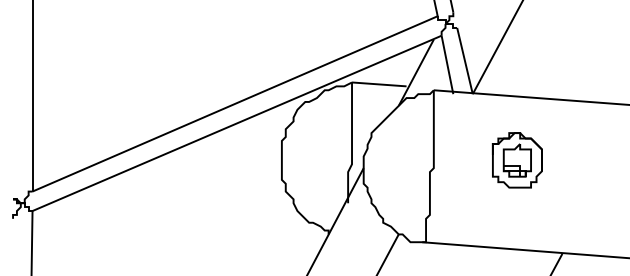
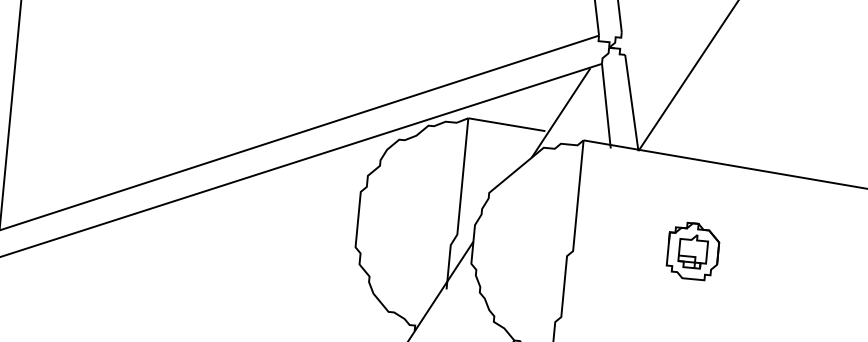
part: (517, 160) -> (693, 251), size x0.71

